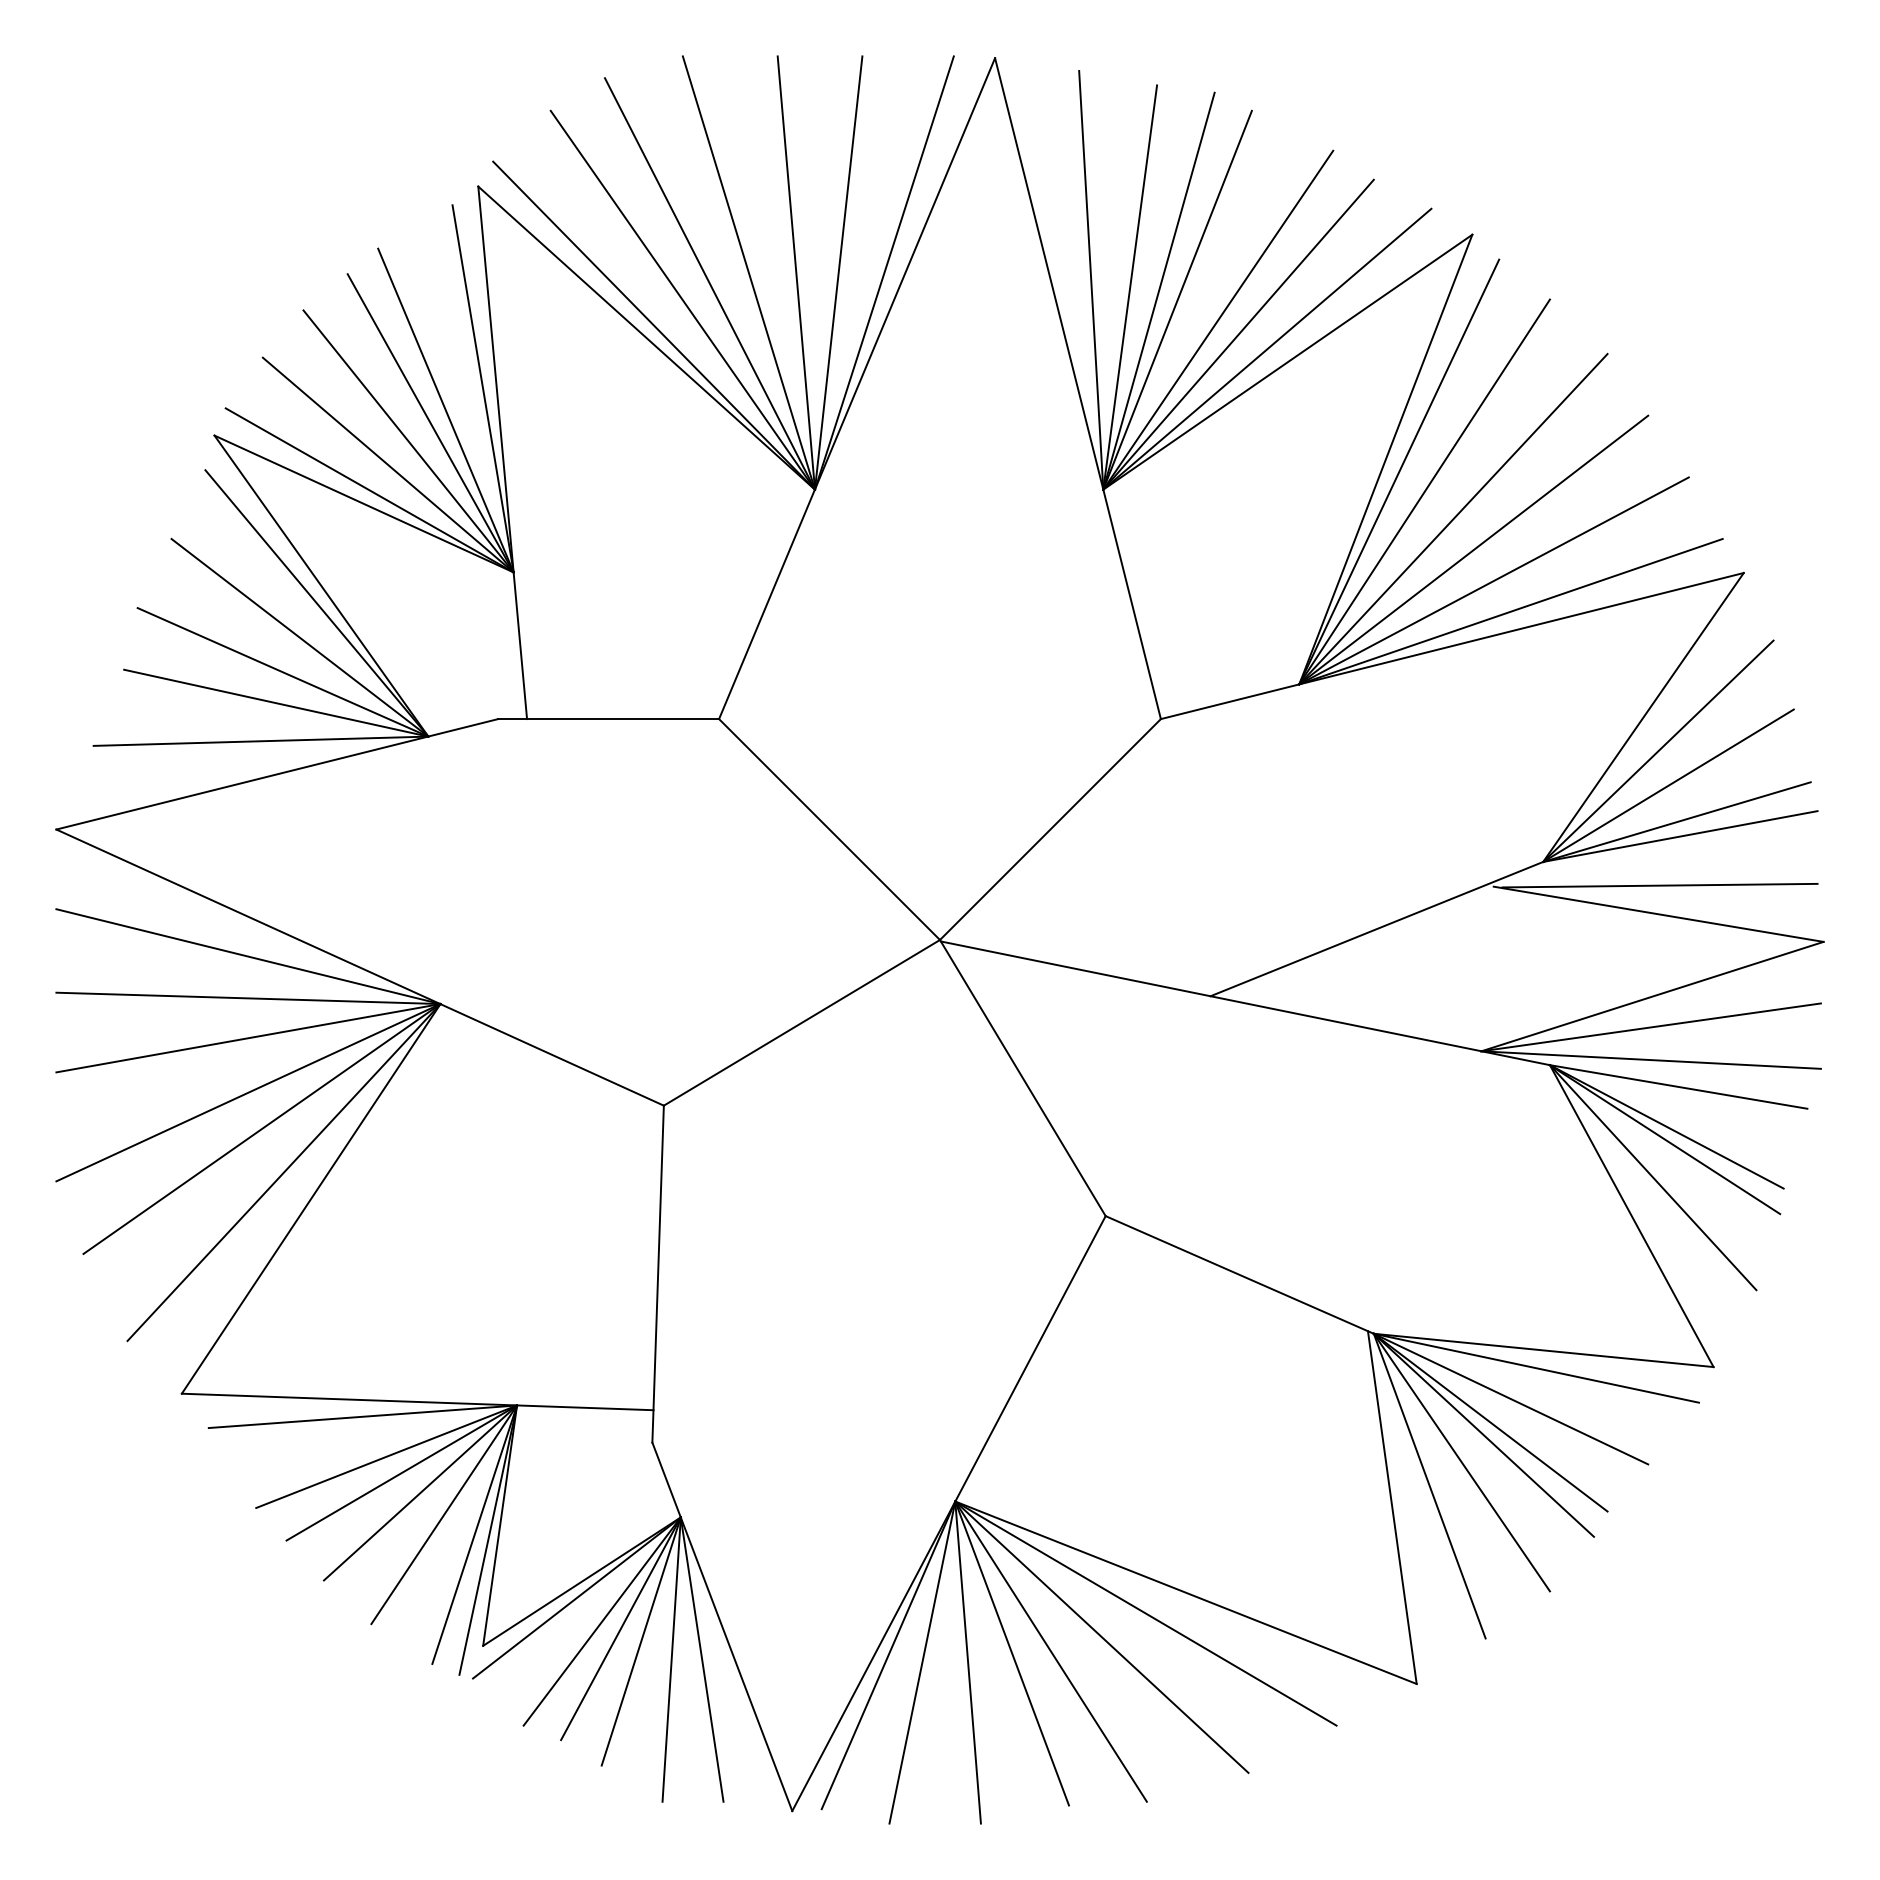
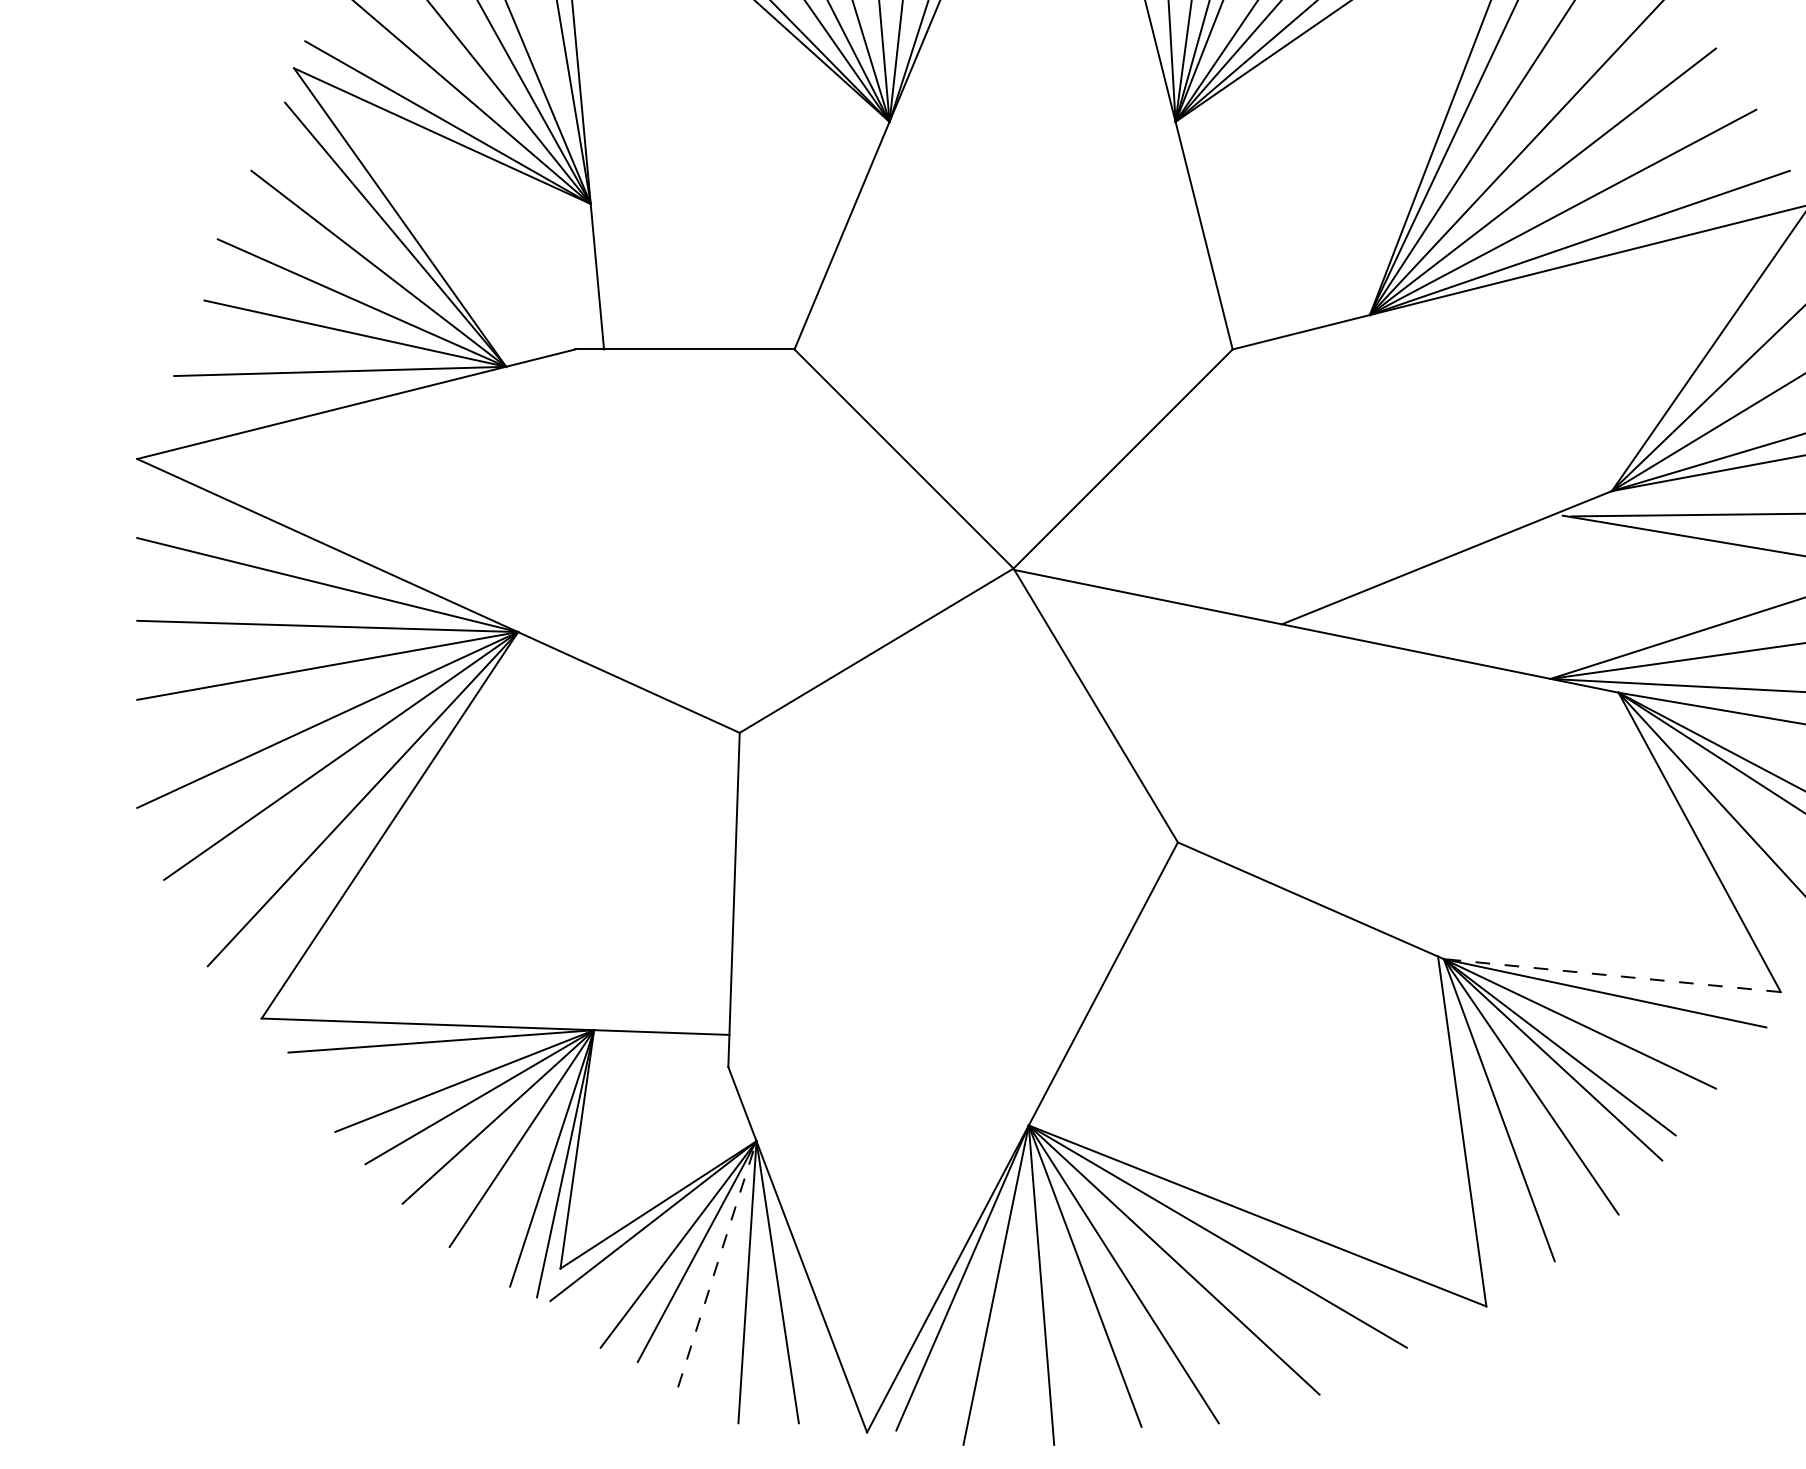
line: (1543, 1350) -> (1612, 975), solid -> dashed
line: (641, 1641) -> (717, 1264), solid -> dashed

